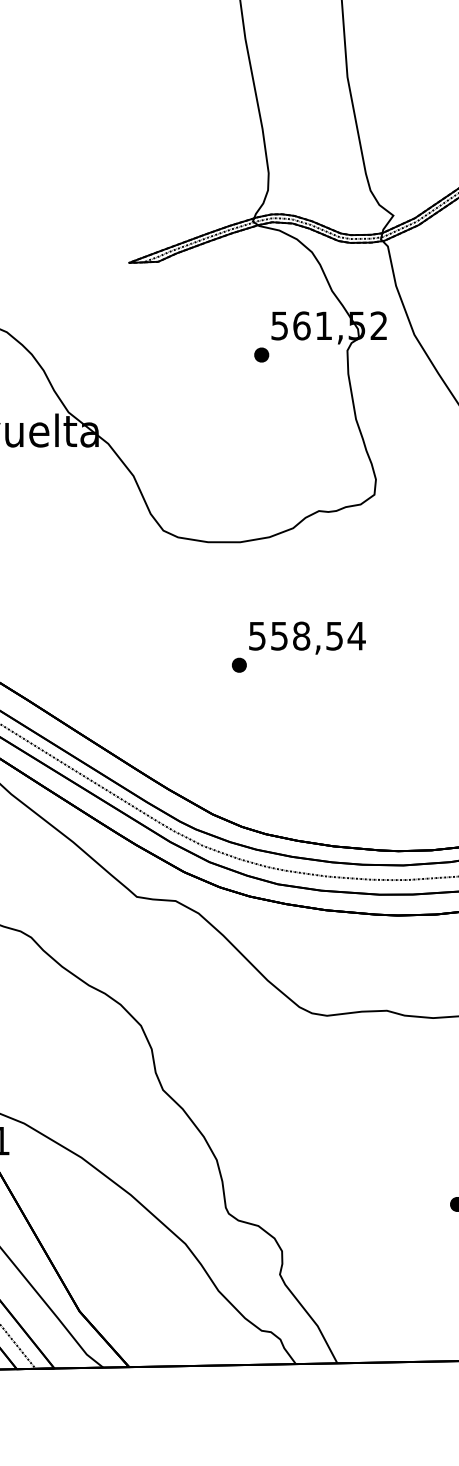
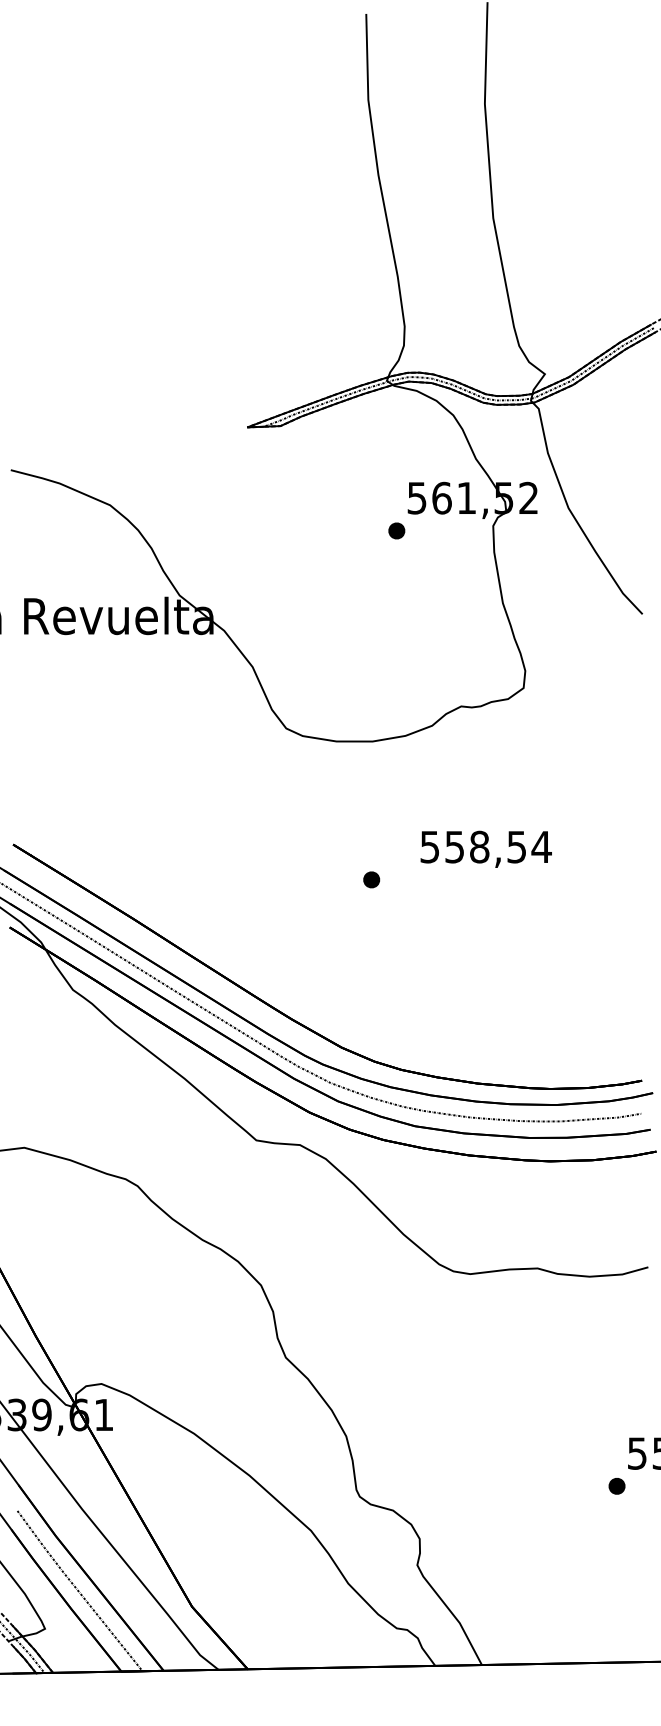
text: (306, 637) -> (485, 848), moved

